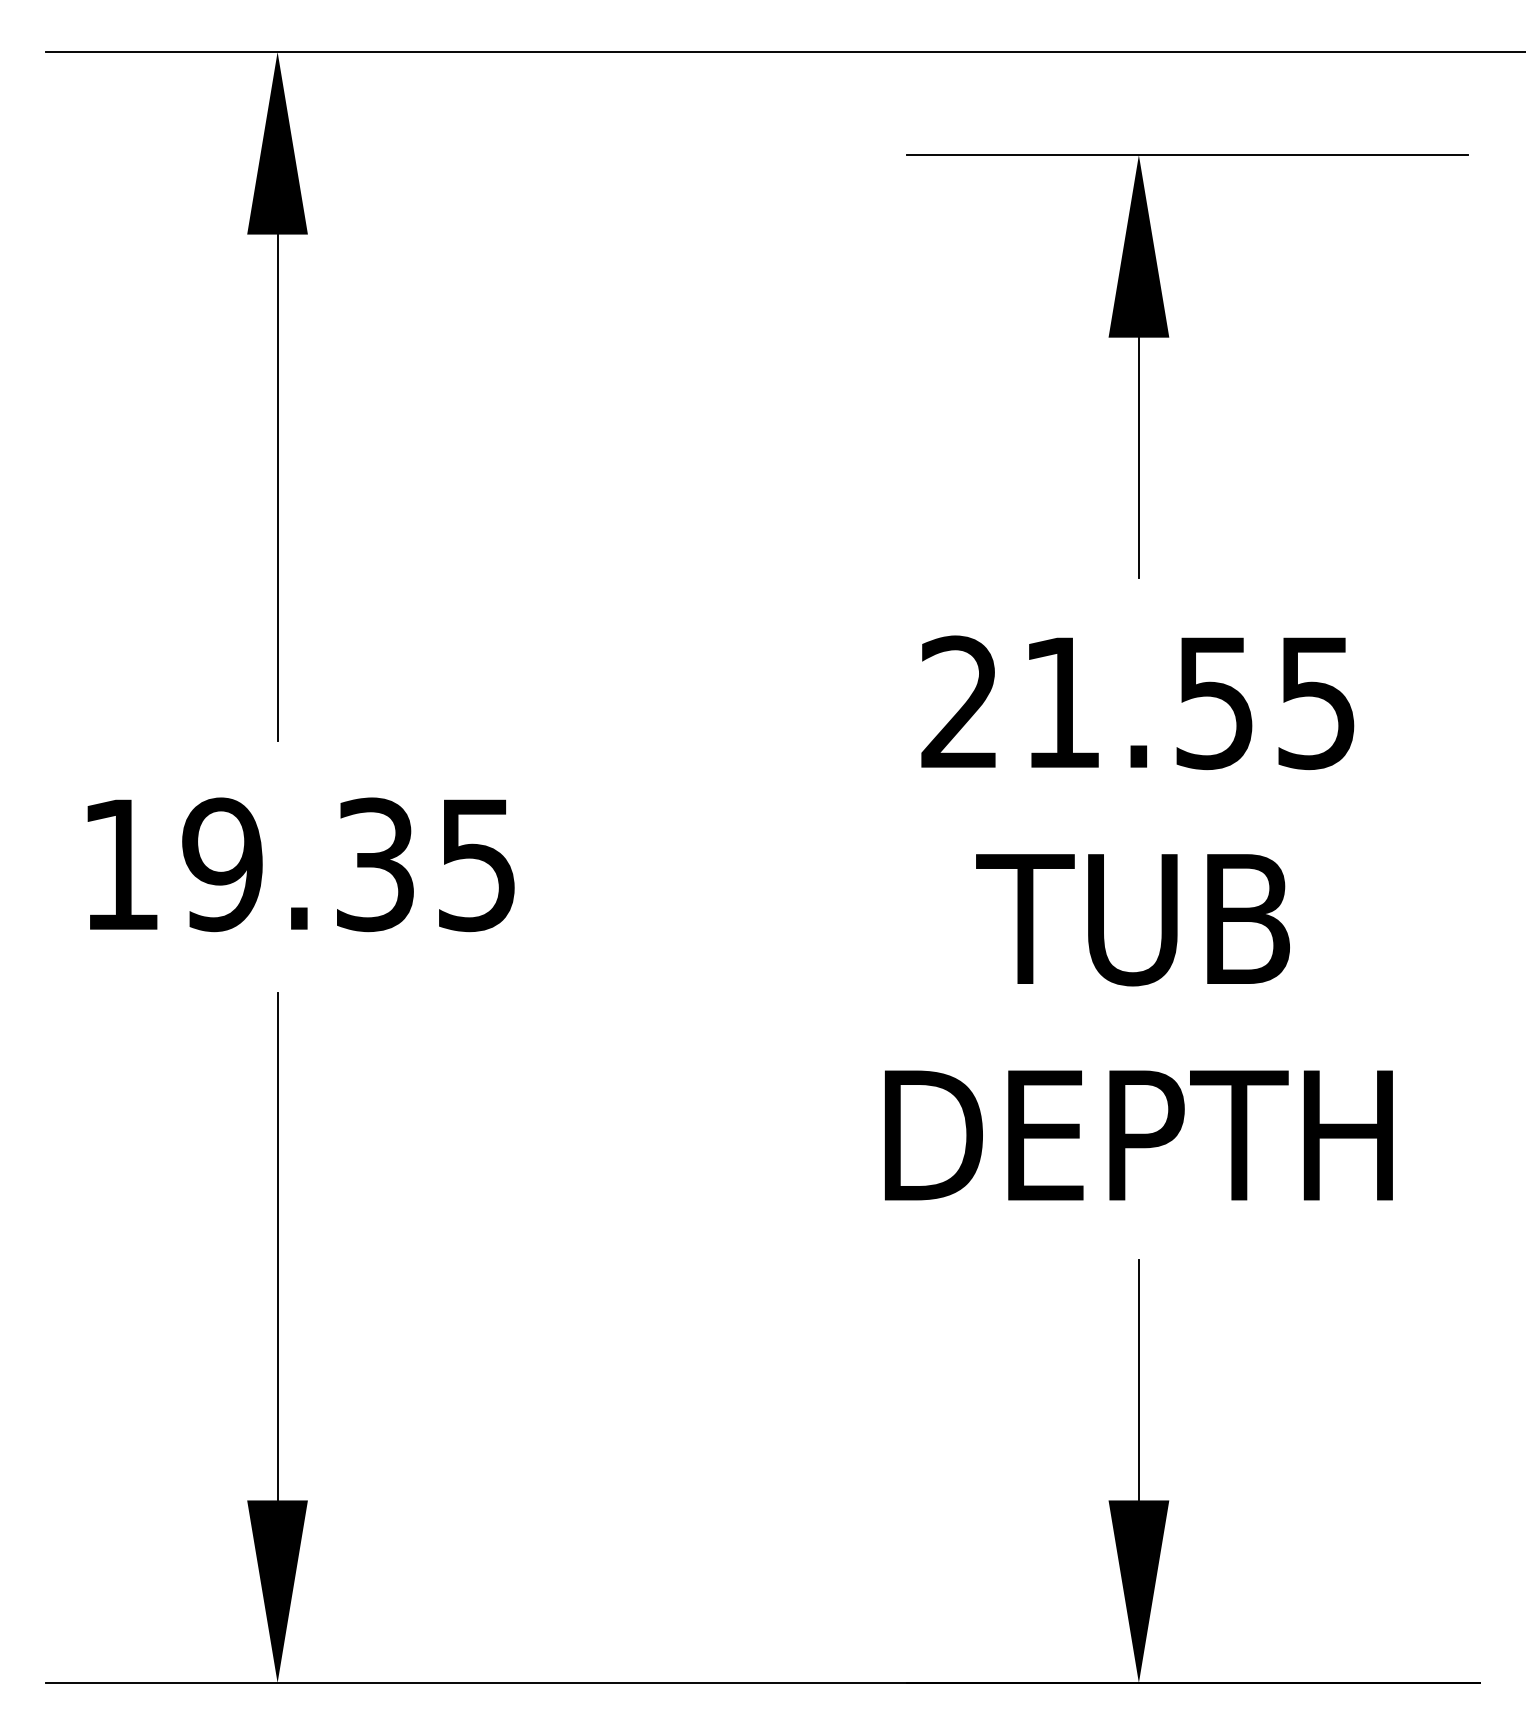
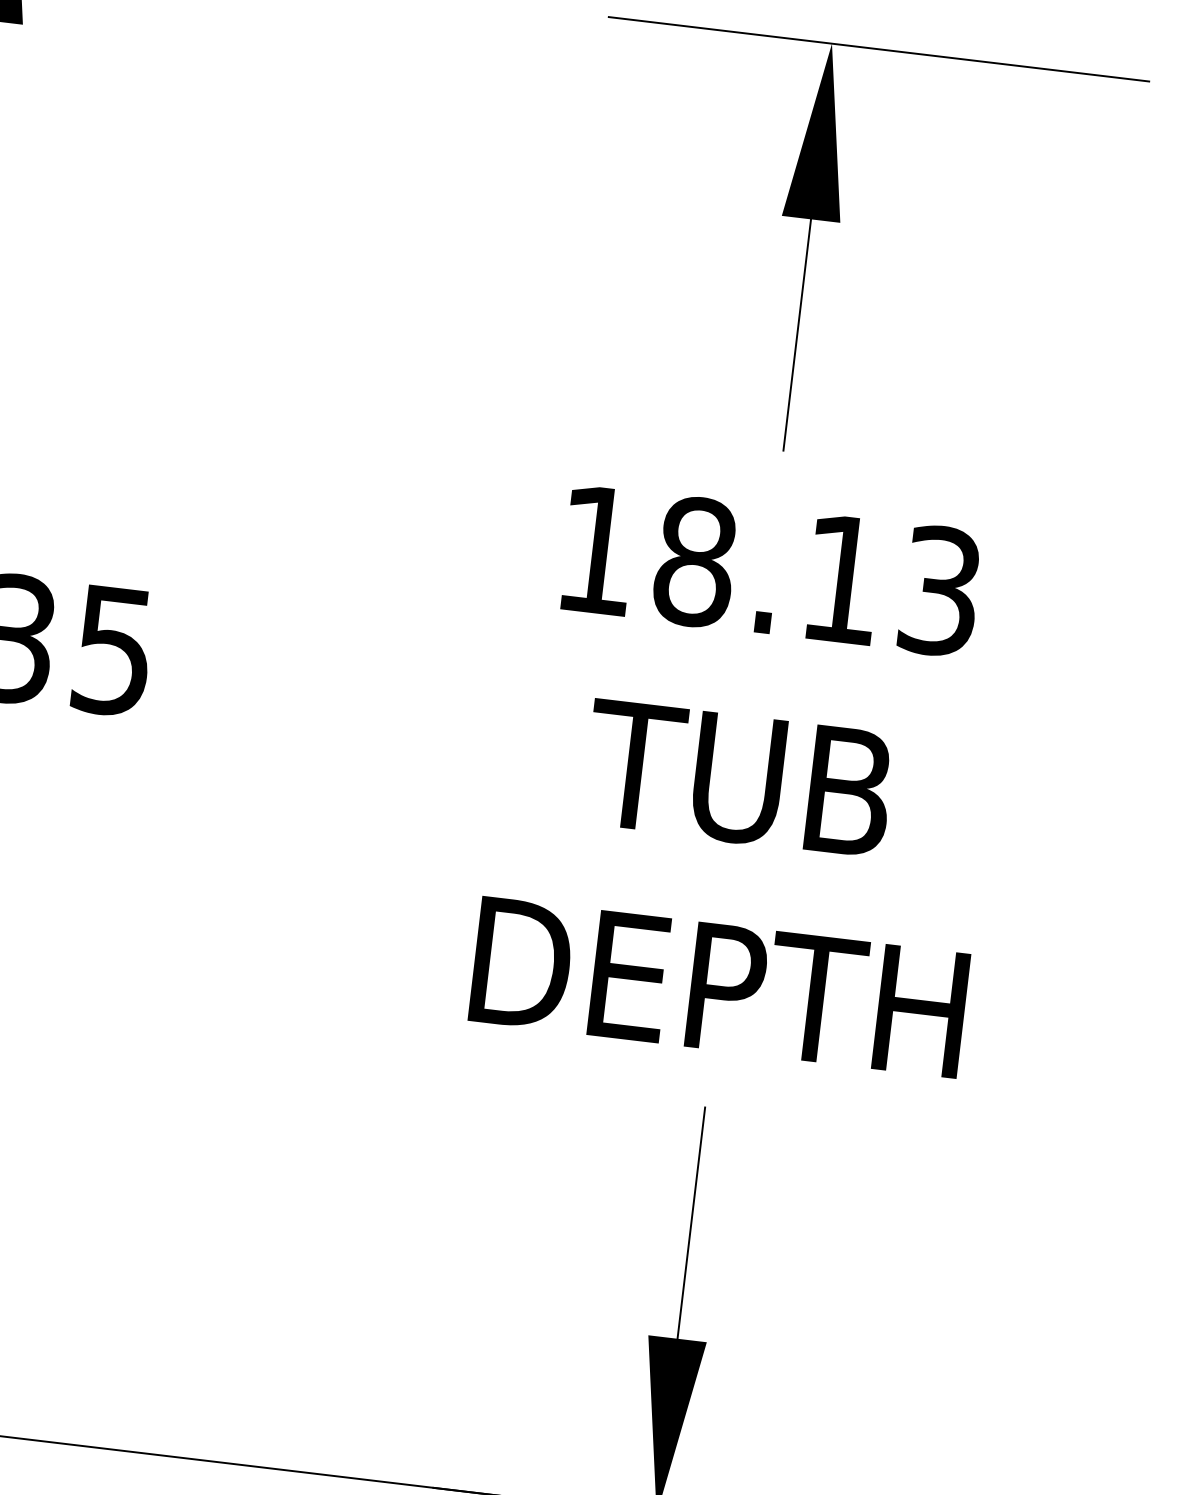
text: (1138, 702) -> (768, 570), 21.55 -> 18.13

